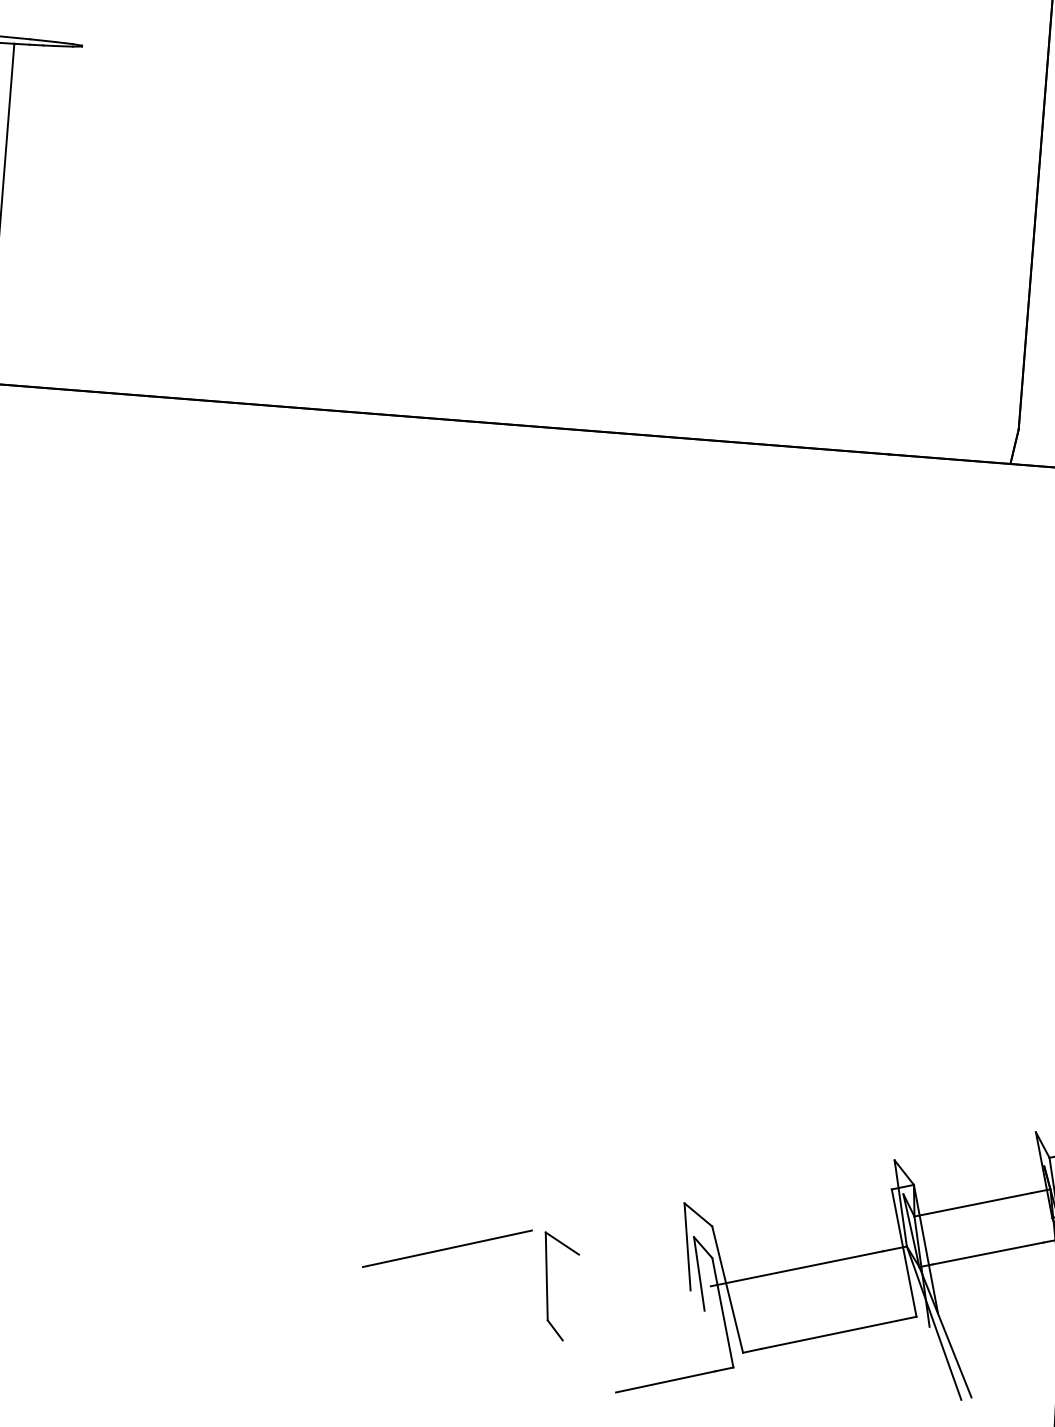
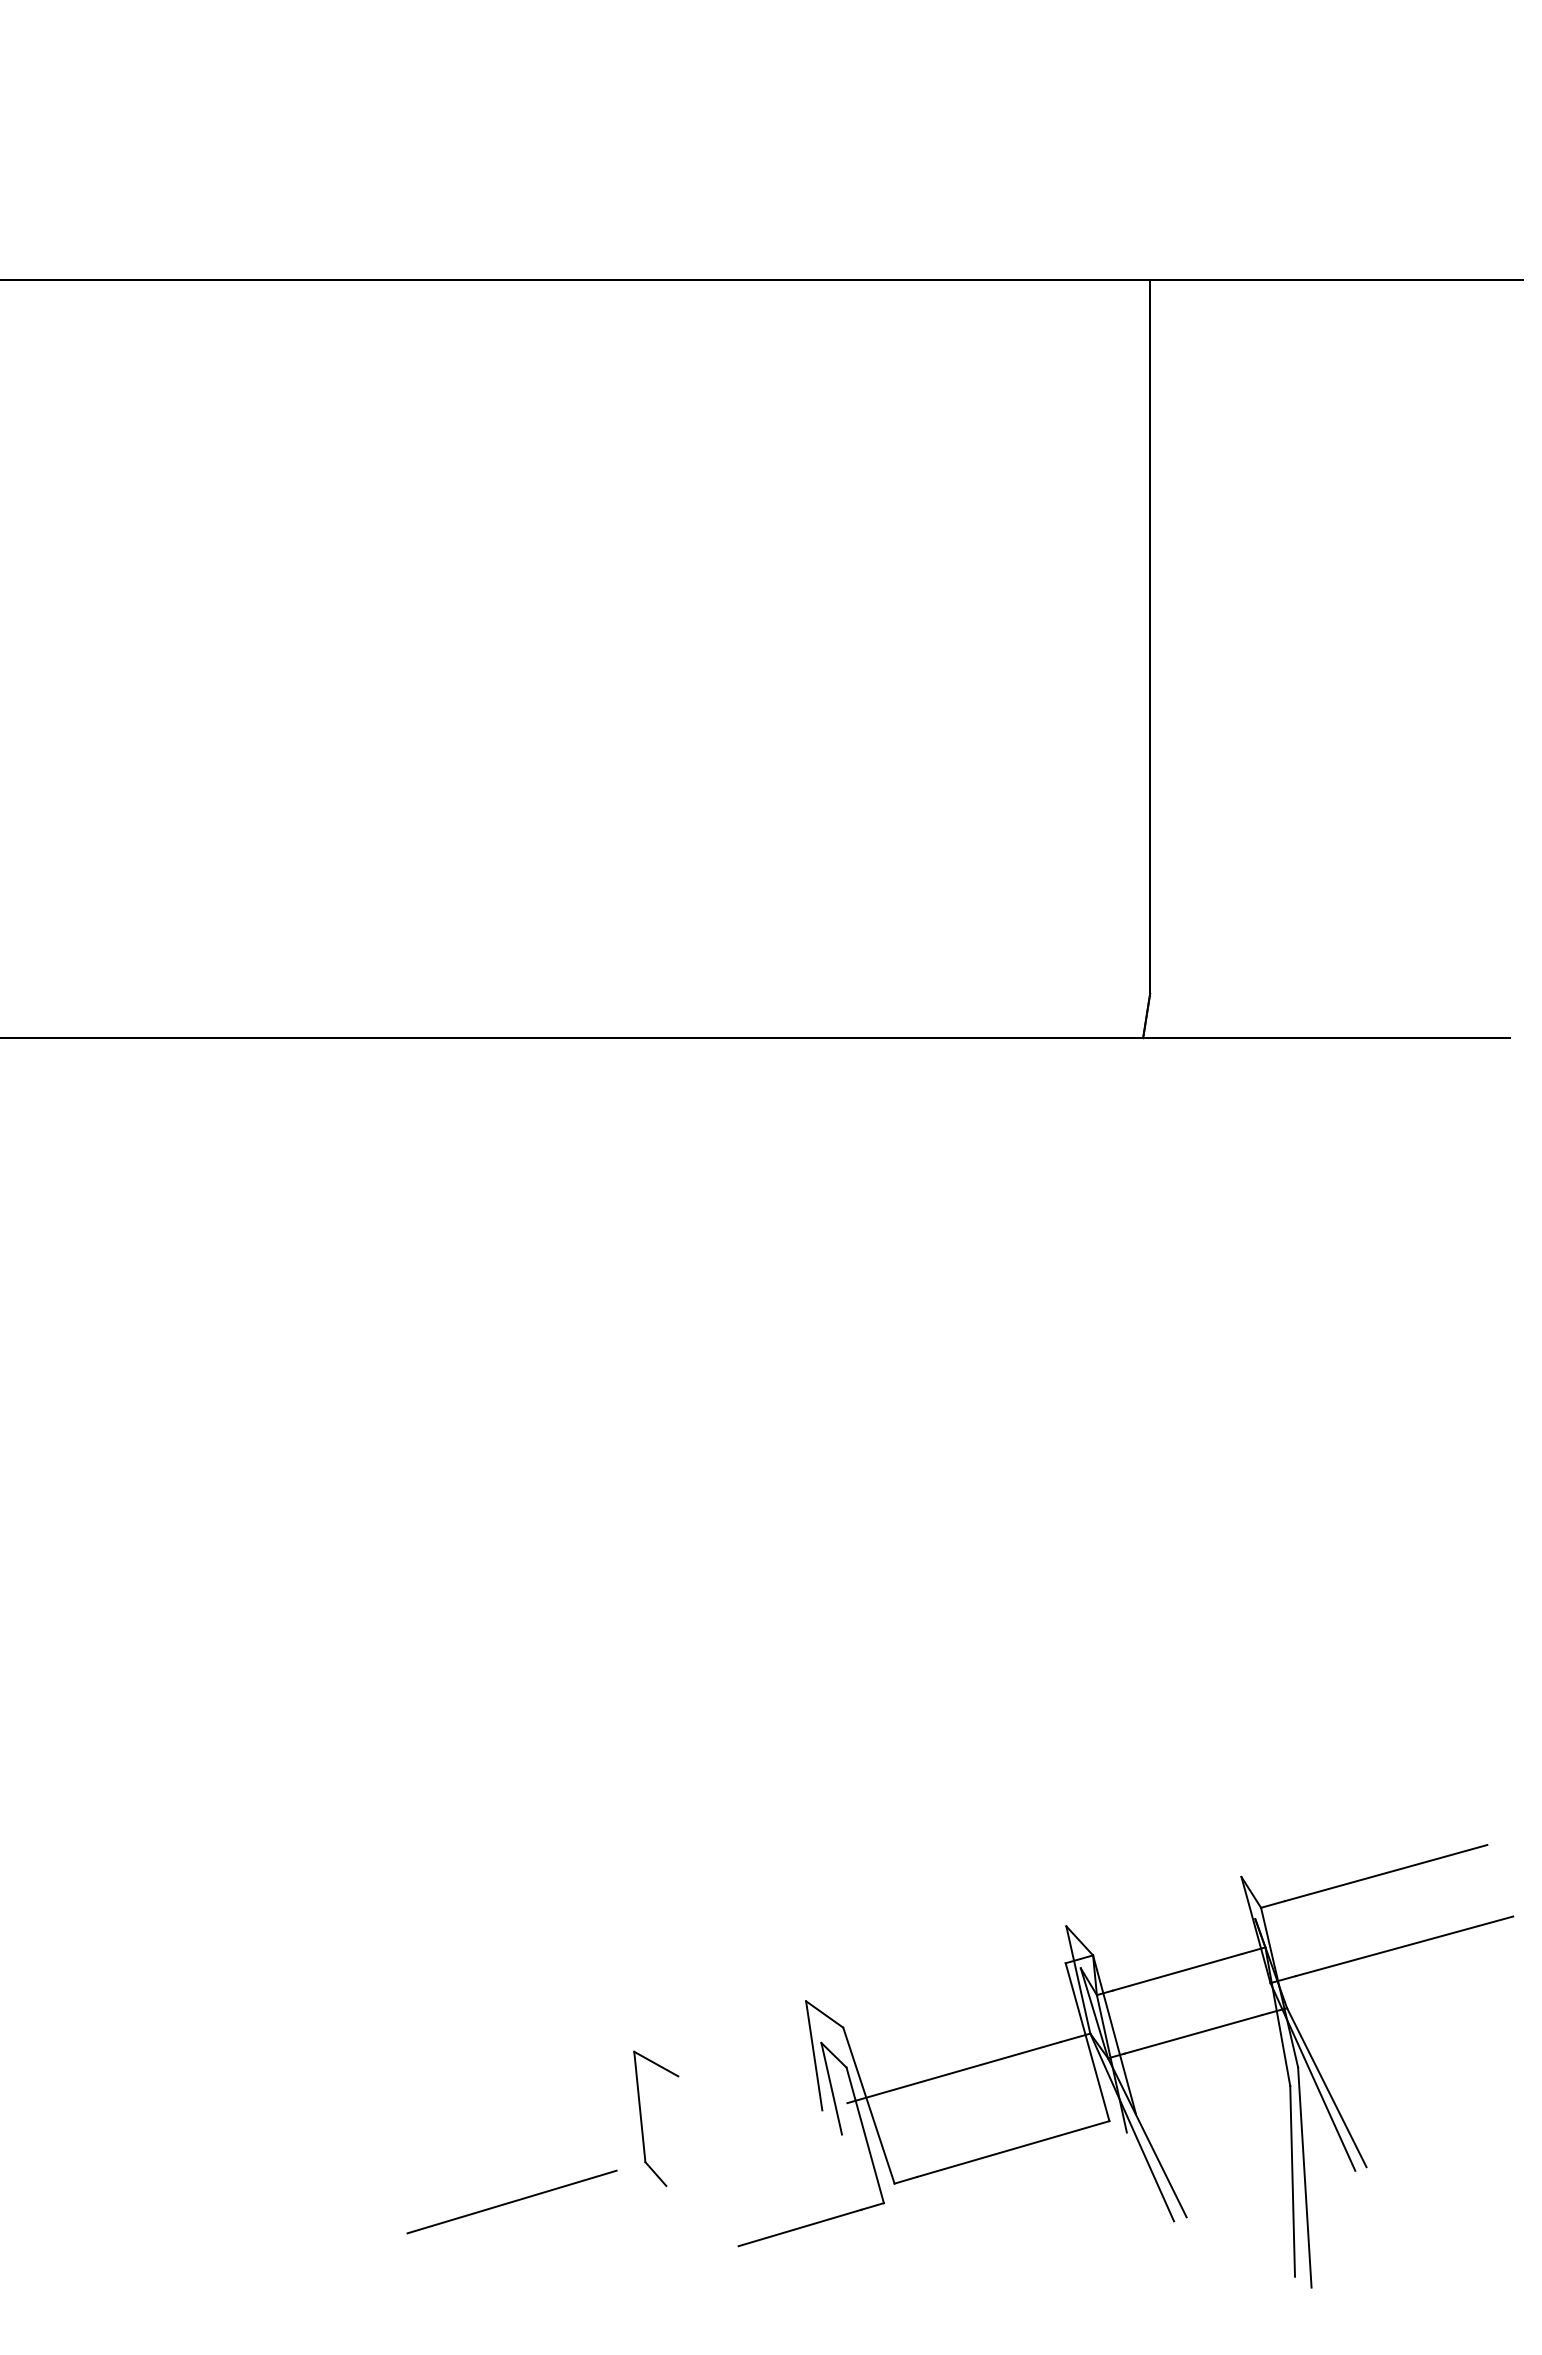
line: (447, 1248) -> (511, 2201), moved

